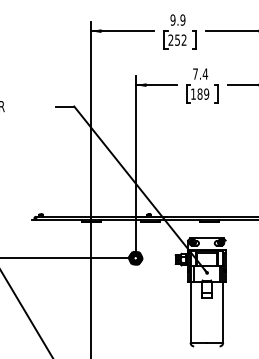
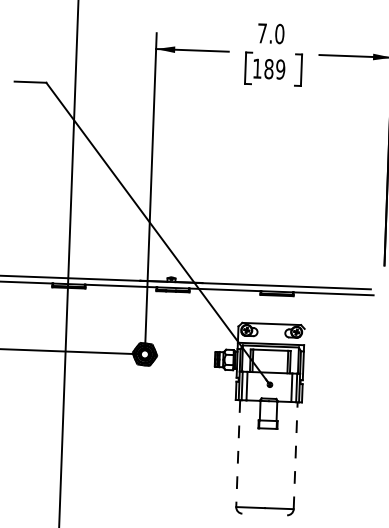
text: (205, 73) -> (279, 33), 7.4 -> 7.0
line: (223, 312) -> (296, 455), solid -> dashed
line: (190, 313) -> (237, 455), solid -> dashed

